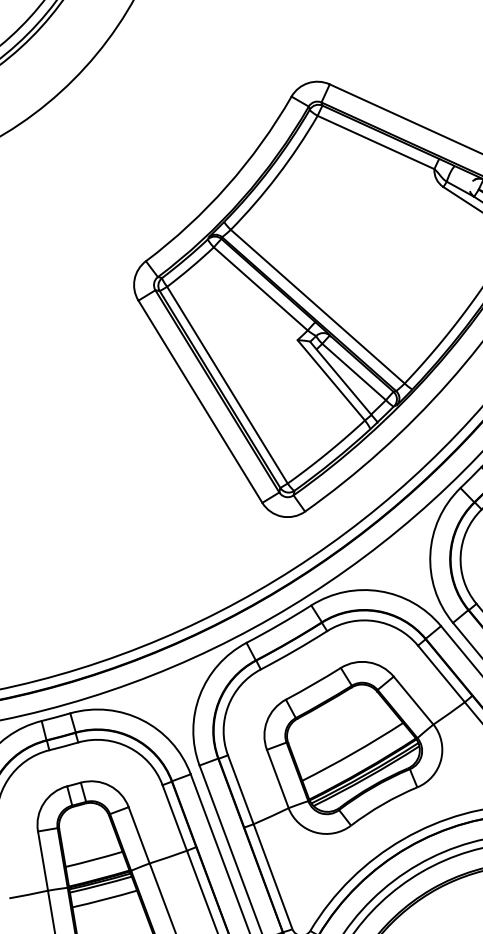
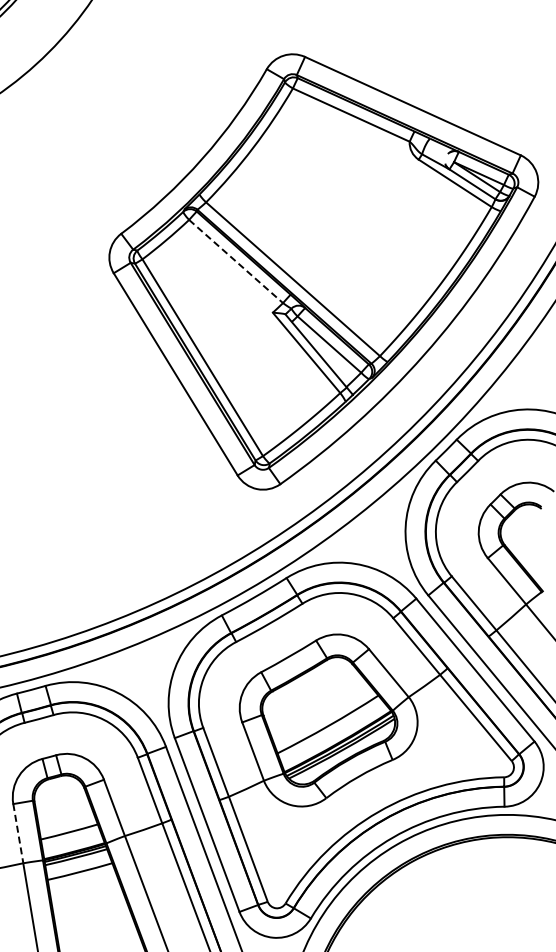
line: (261, 288) -> (236, 261), solid -> dashed
line: (43, 861) -> (18, 834), solid -> dashed

